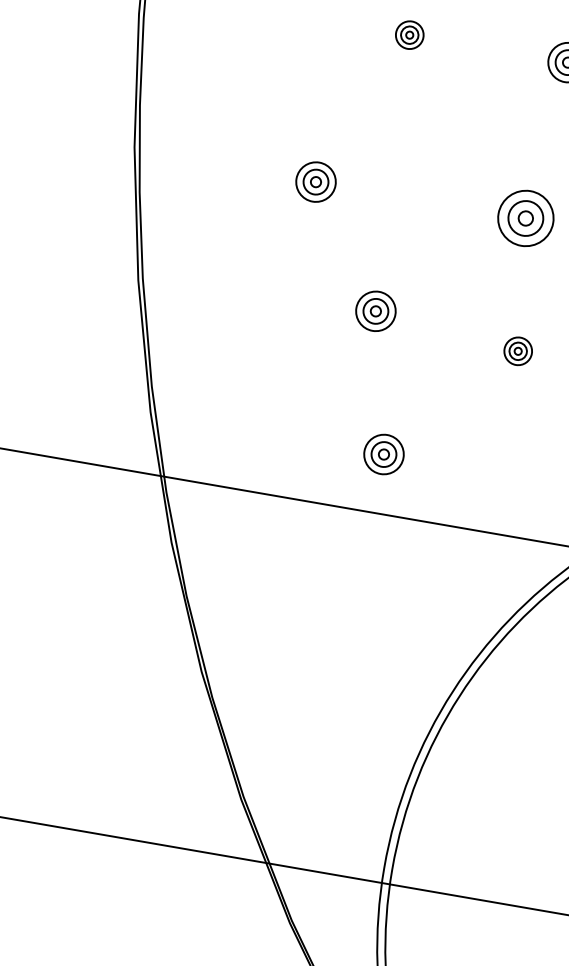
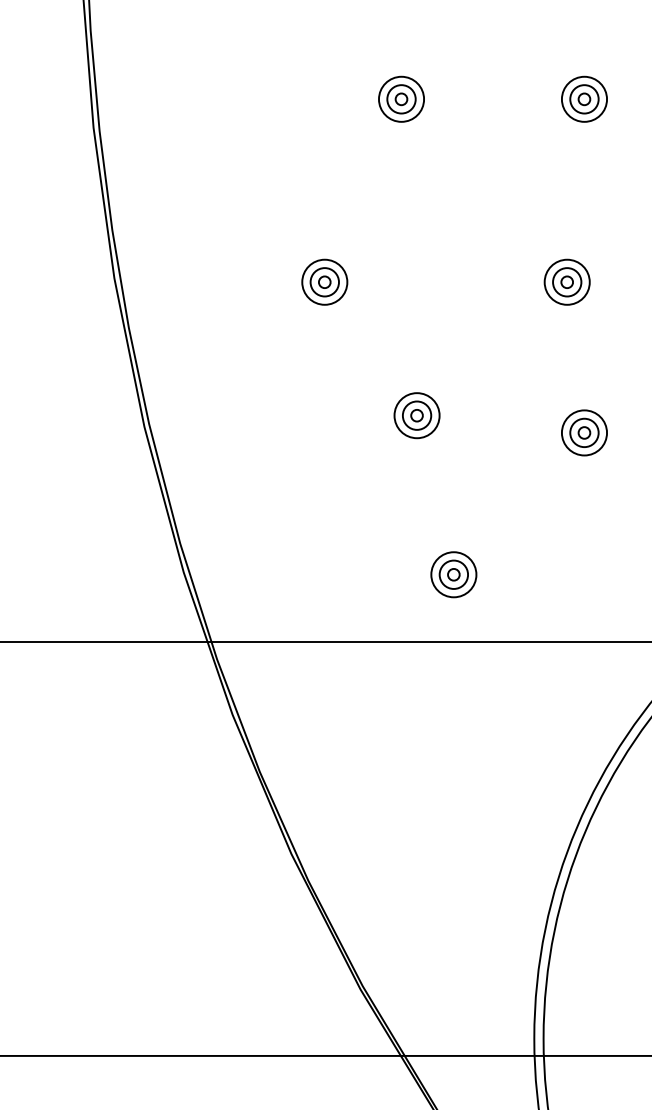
part: (409, 34) -> (401, 98), size x1.43
part: (525, 217) -> (566, 281), size x0.71
part: (518, 350) -> (584, 432), size x1.43

